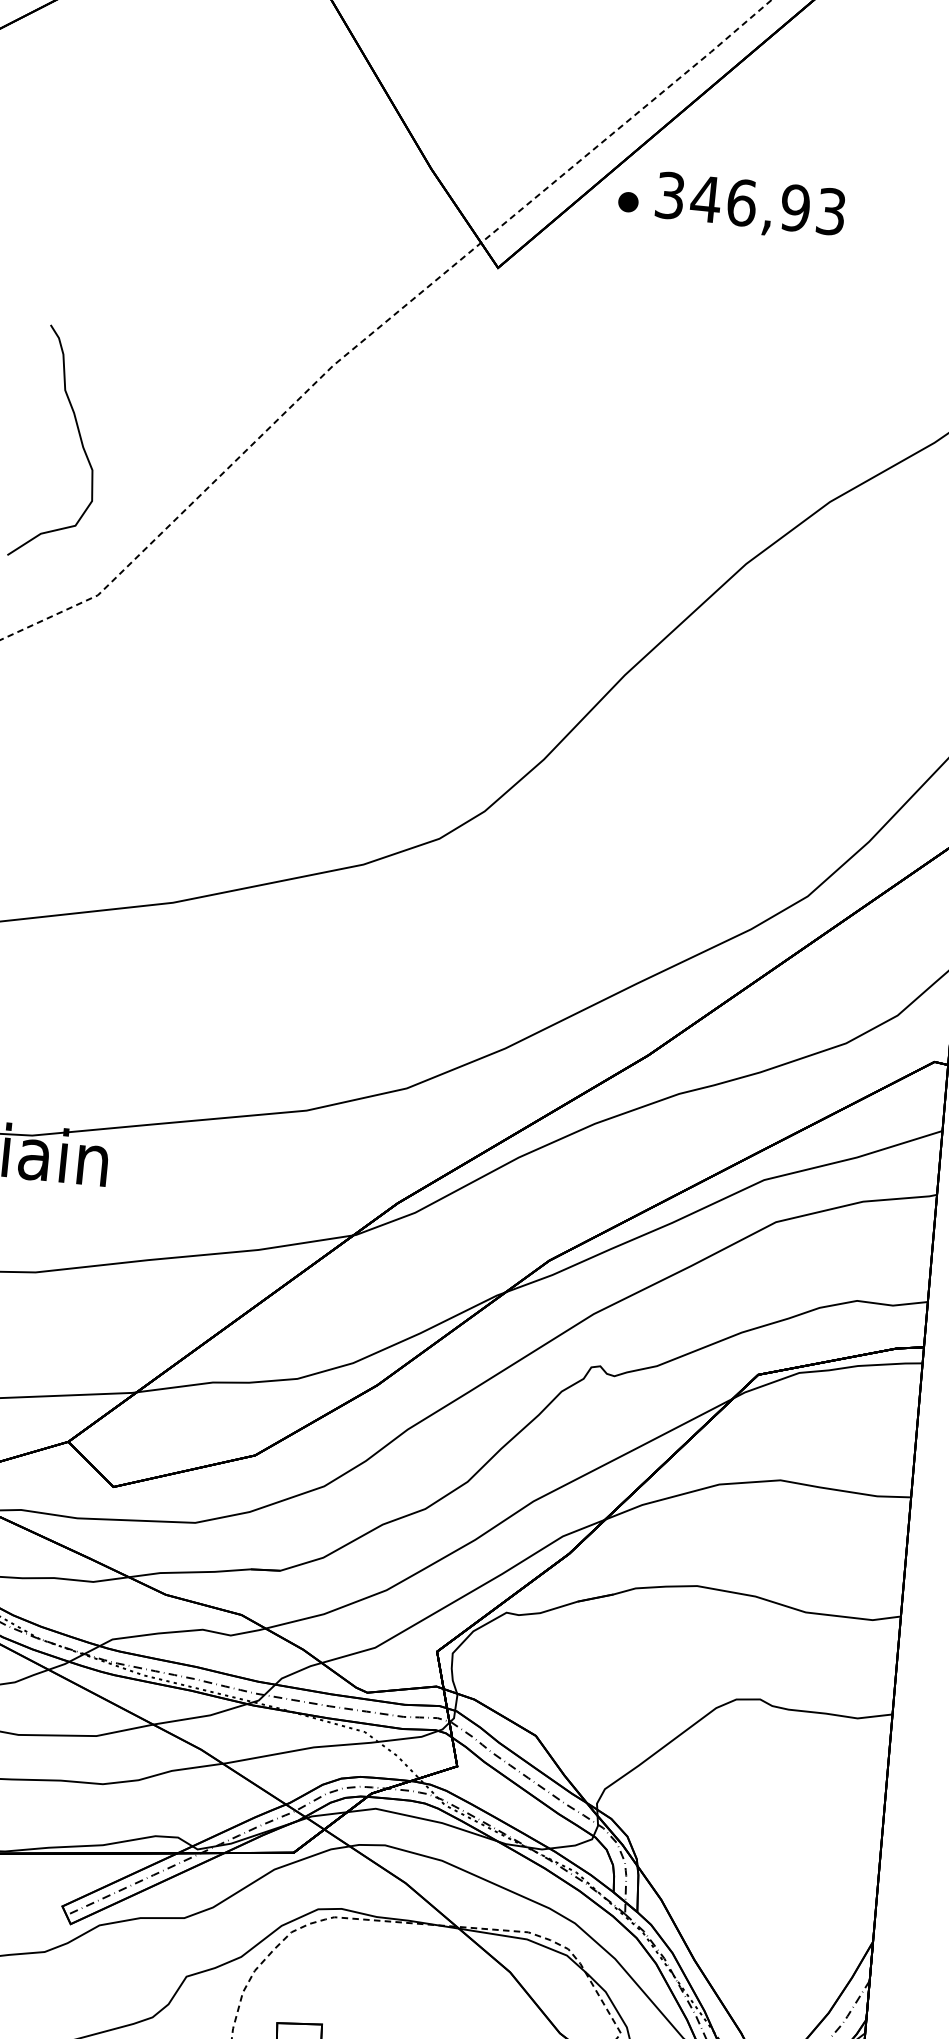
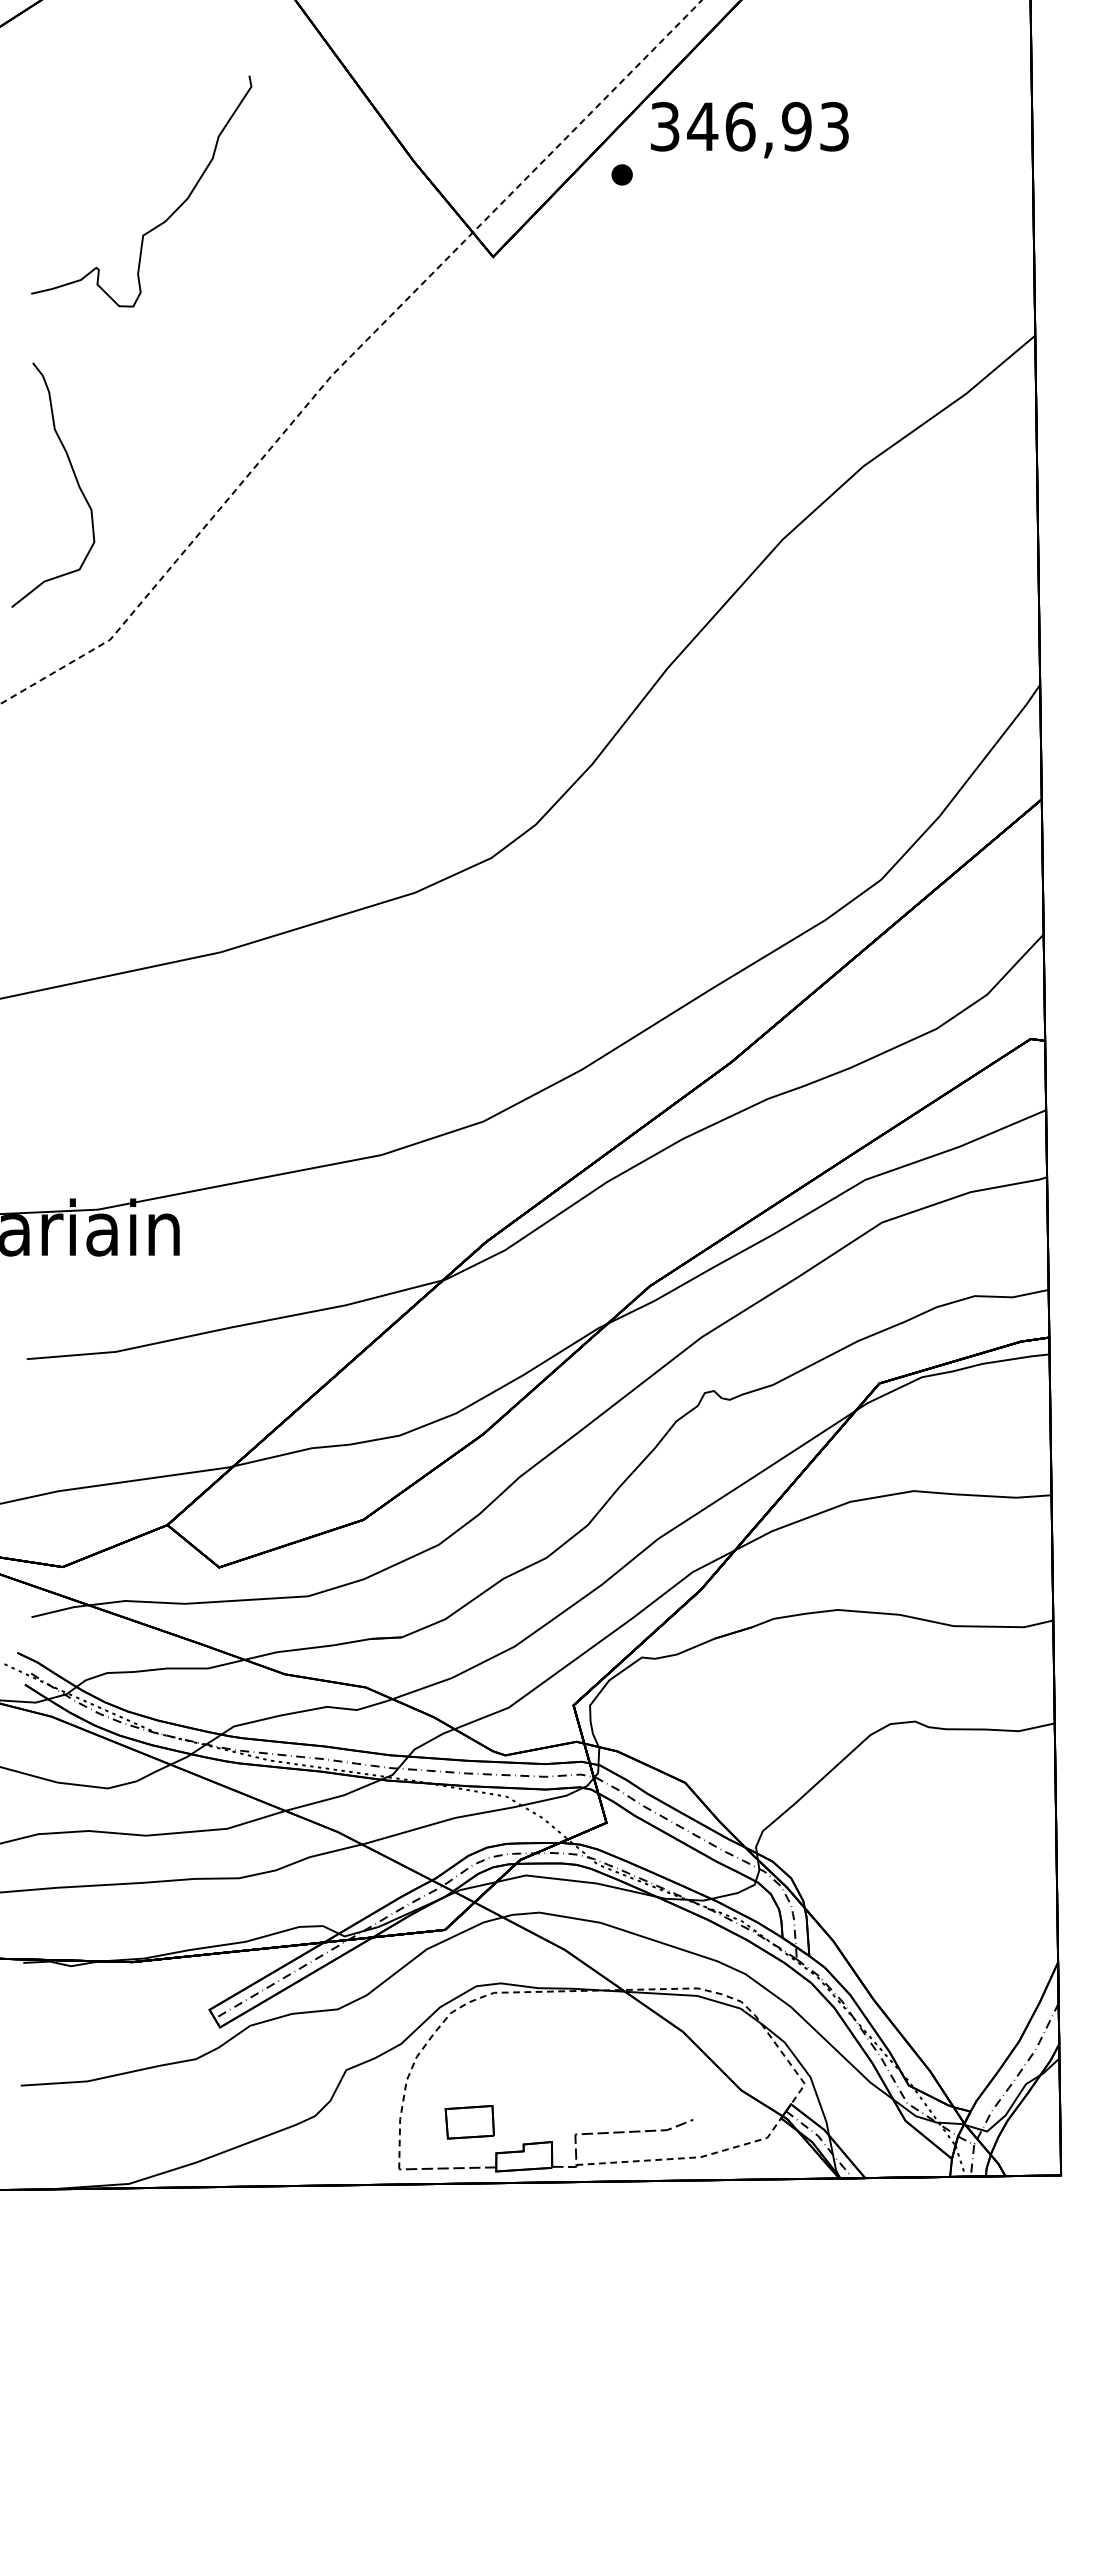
curve: (193, 198) -> (168, 216), added
text: (750, 207) -> (749, 130), moved

